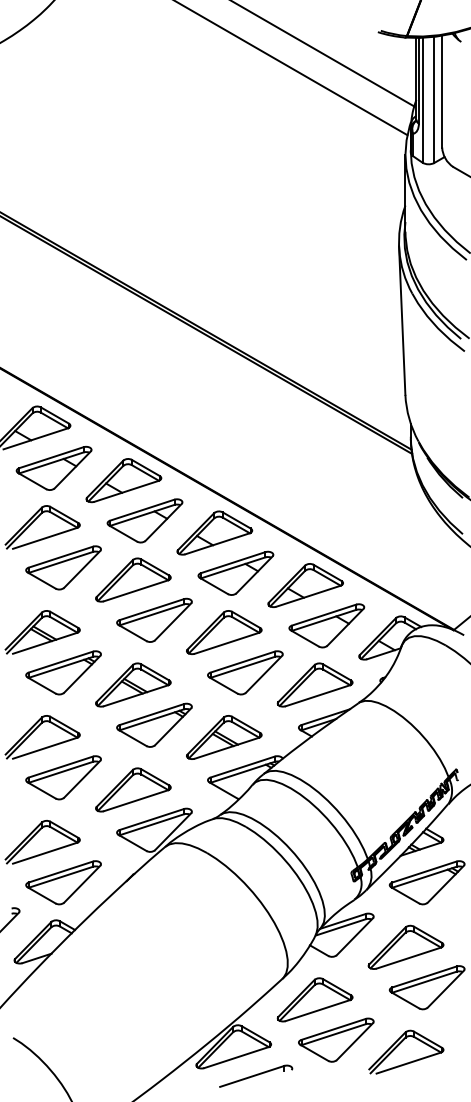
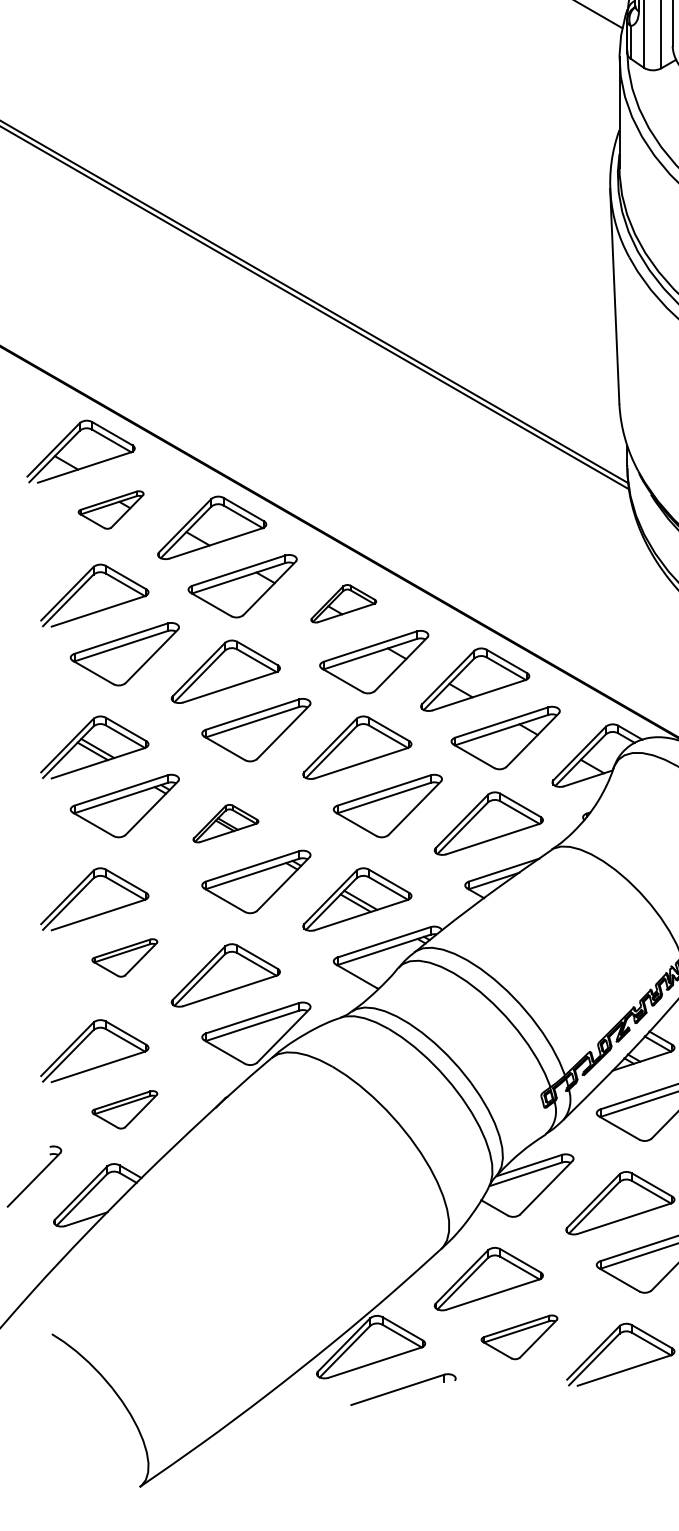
part: (53, 467) -> (110, 508), size x0.6
part: (214, 532) -> (343, 602), size x0.6
part: (133, 684) -> (226, 822), size x0.6
part: (63, 777) -> (124, 957), size x0.6
part: (63, 882) -> (124, 1109), size x0.6
part: (336, 1039) -> (519, 1336), size x0.7

